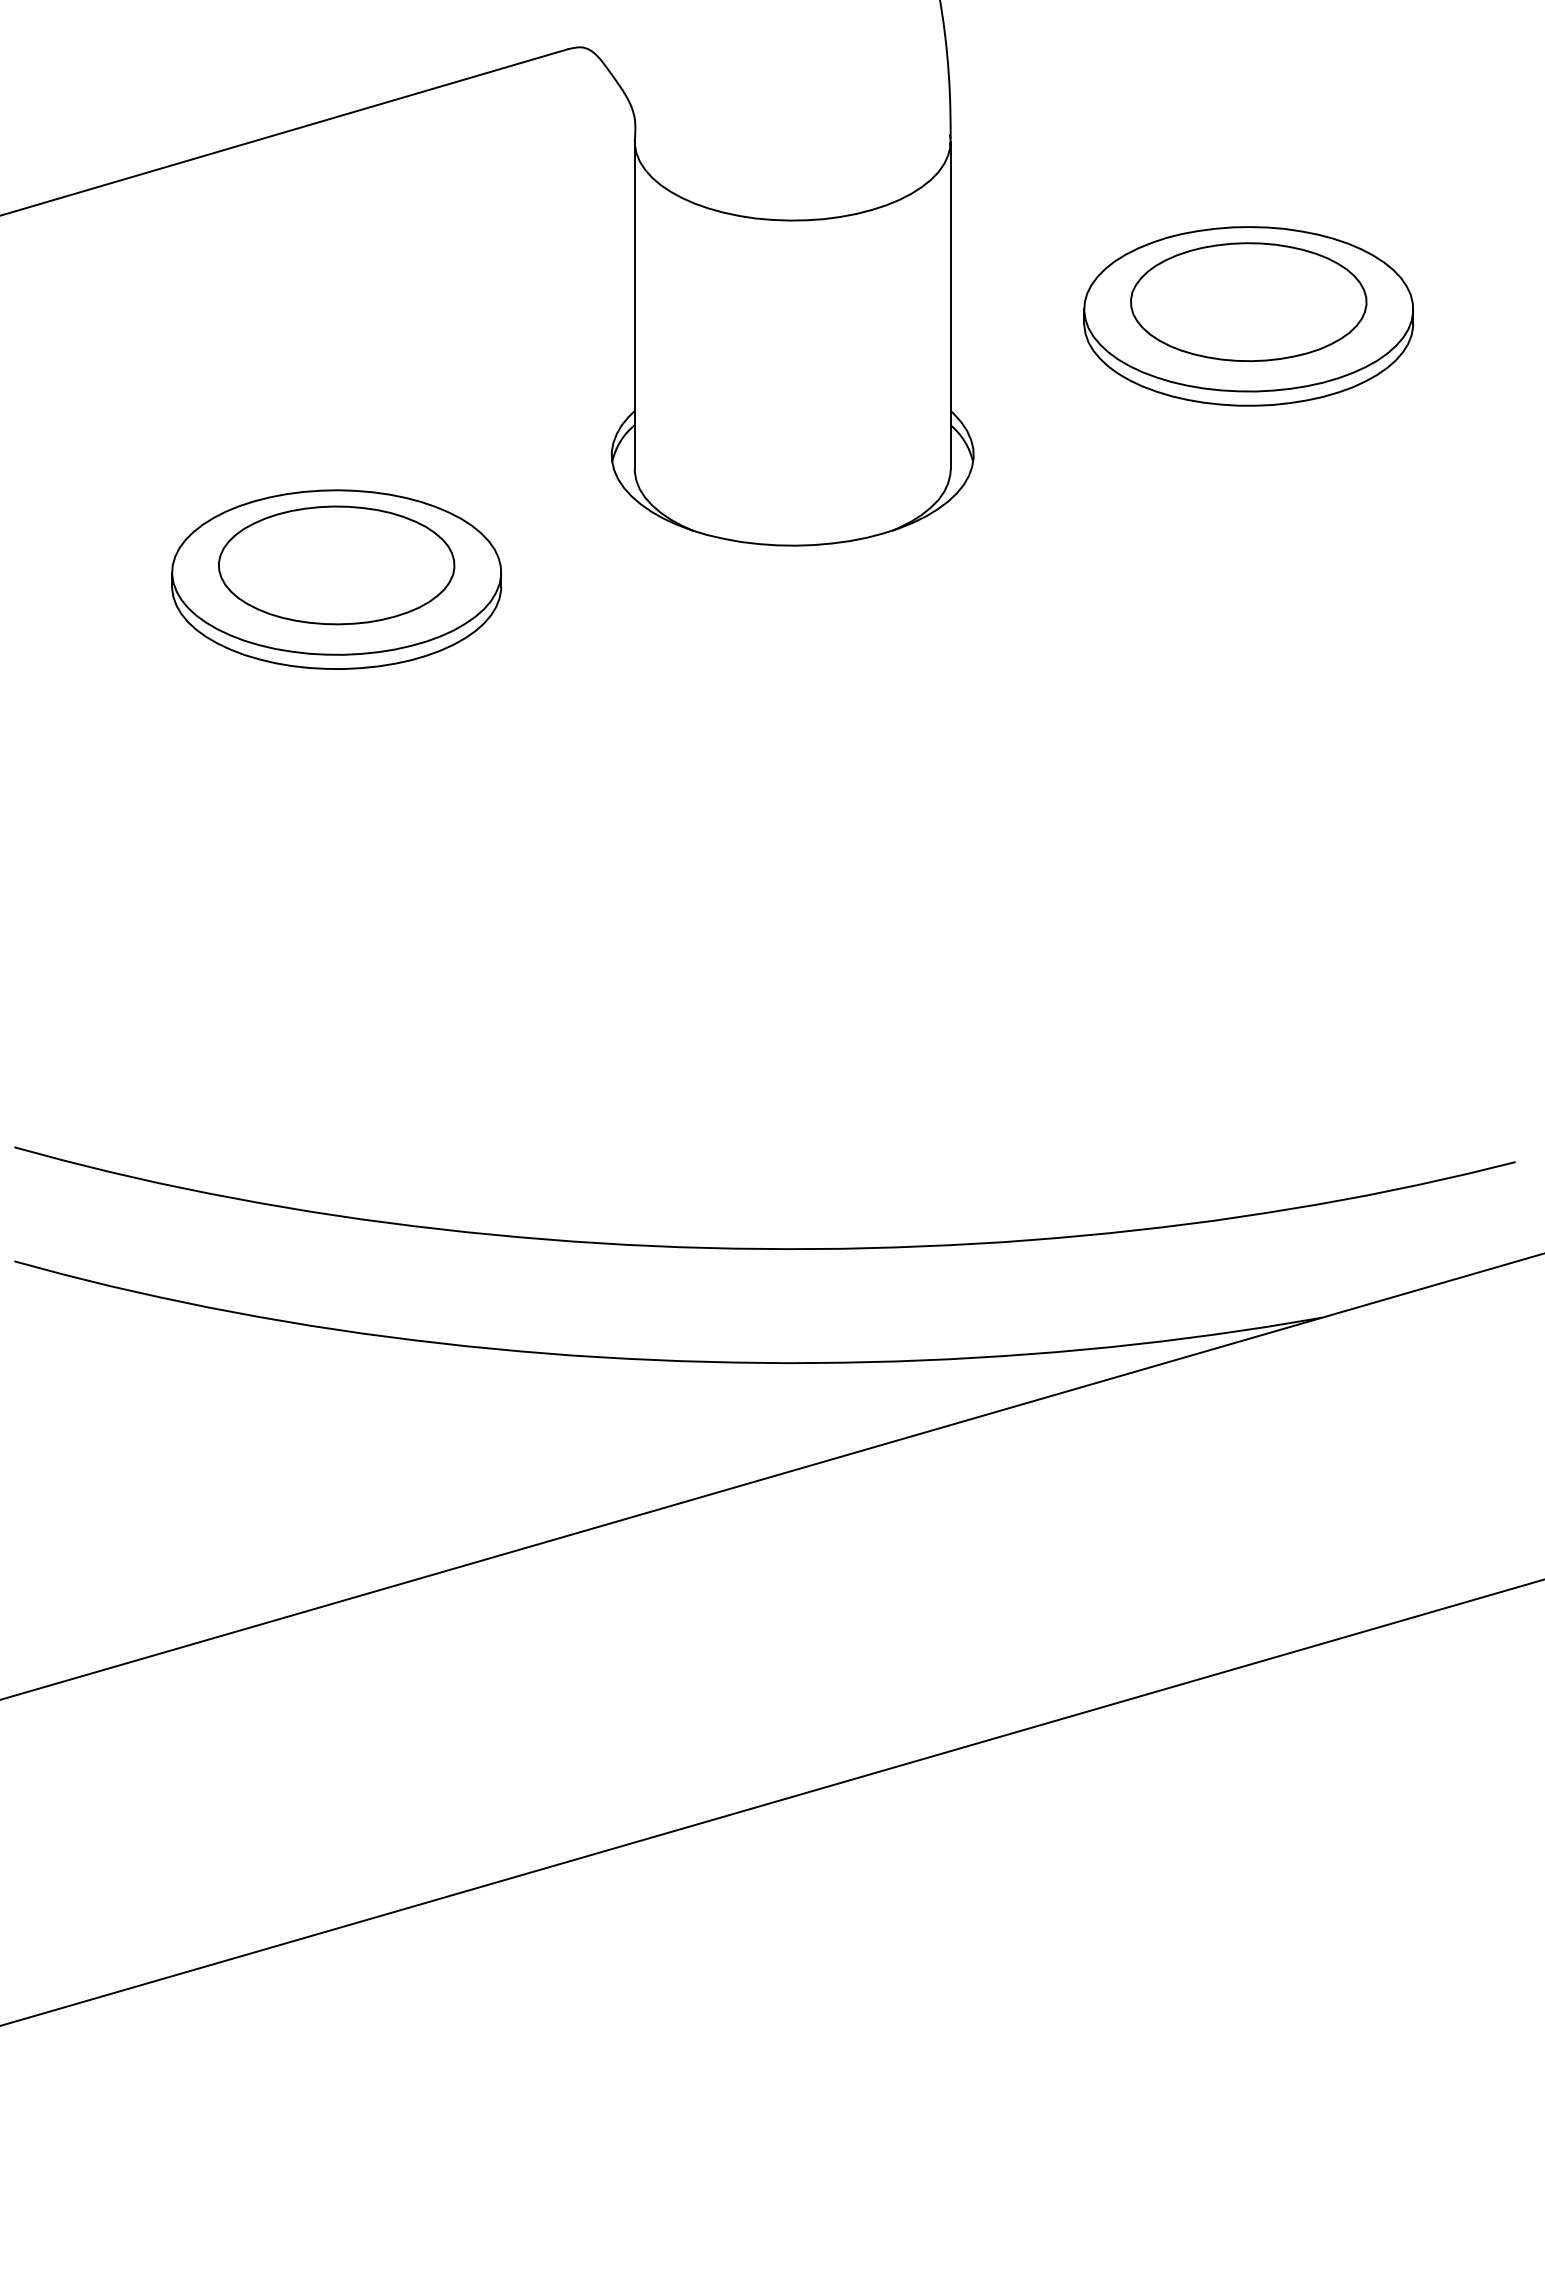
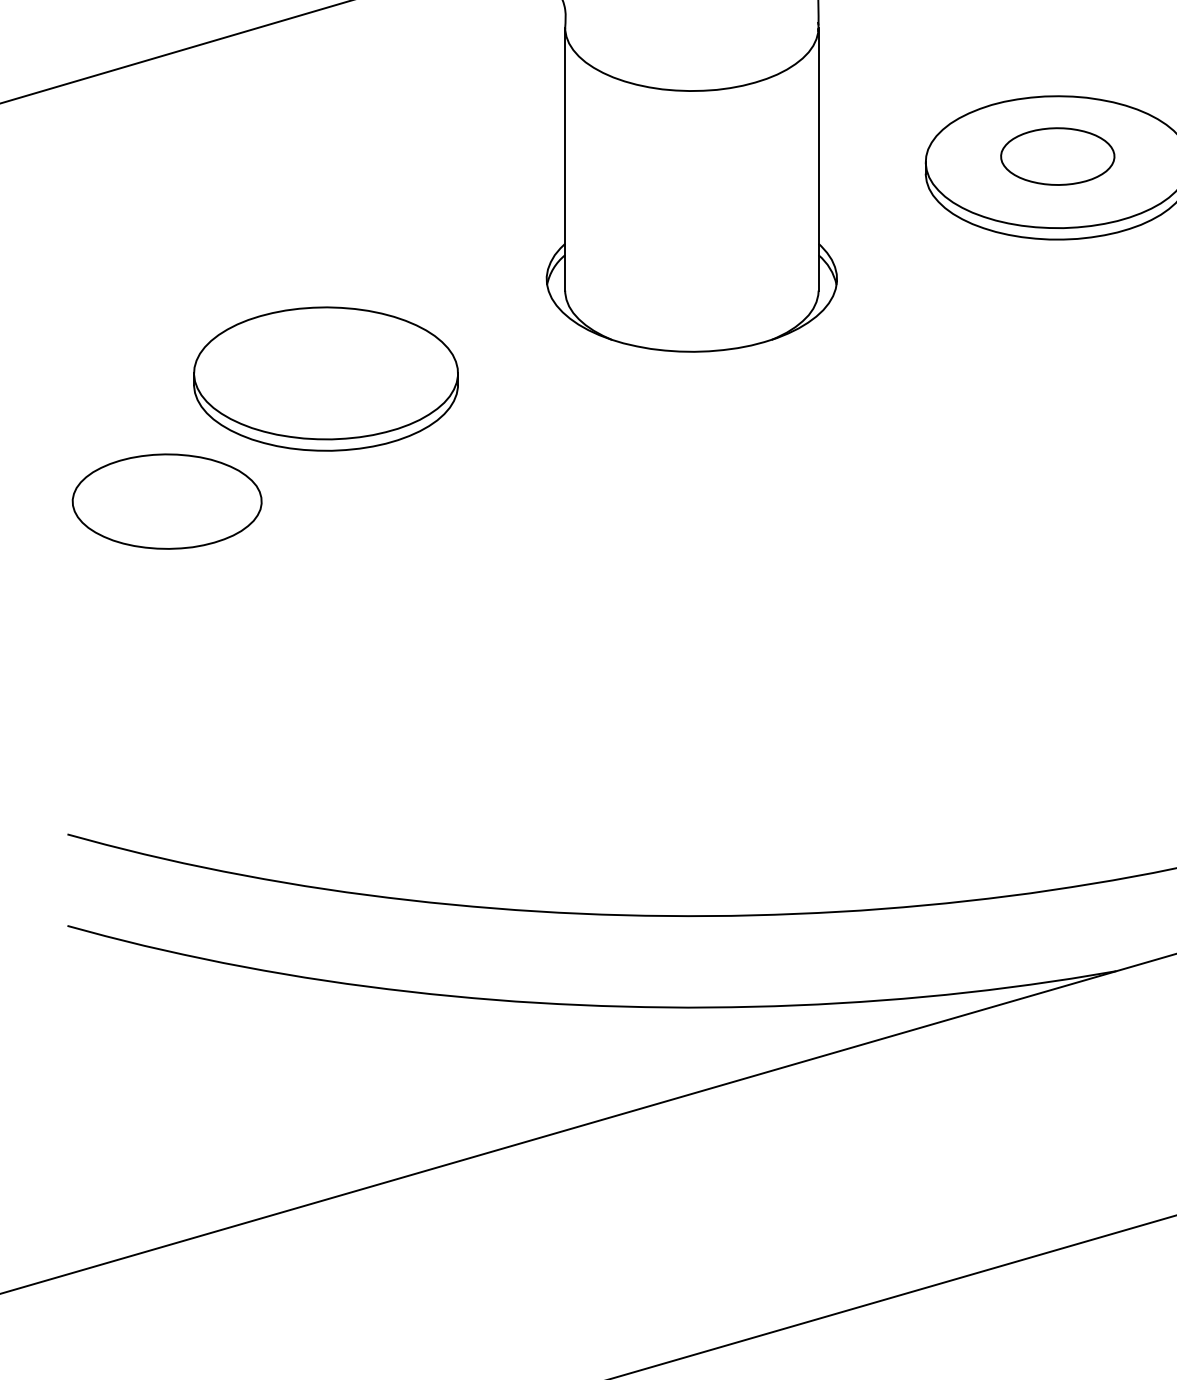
part: (1248, 302) -> (1057, 156), size x0.6
part: (336, 565) -> (167, 501), moved

